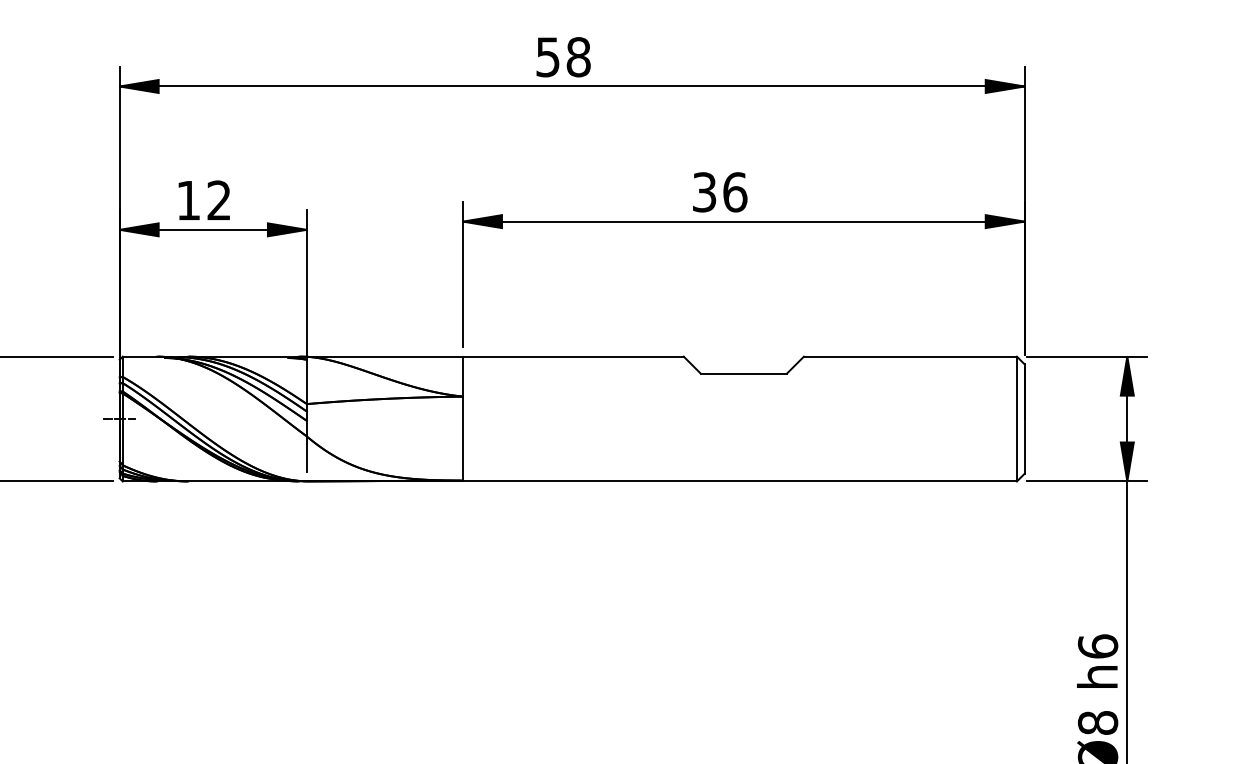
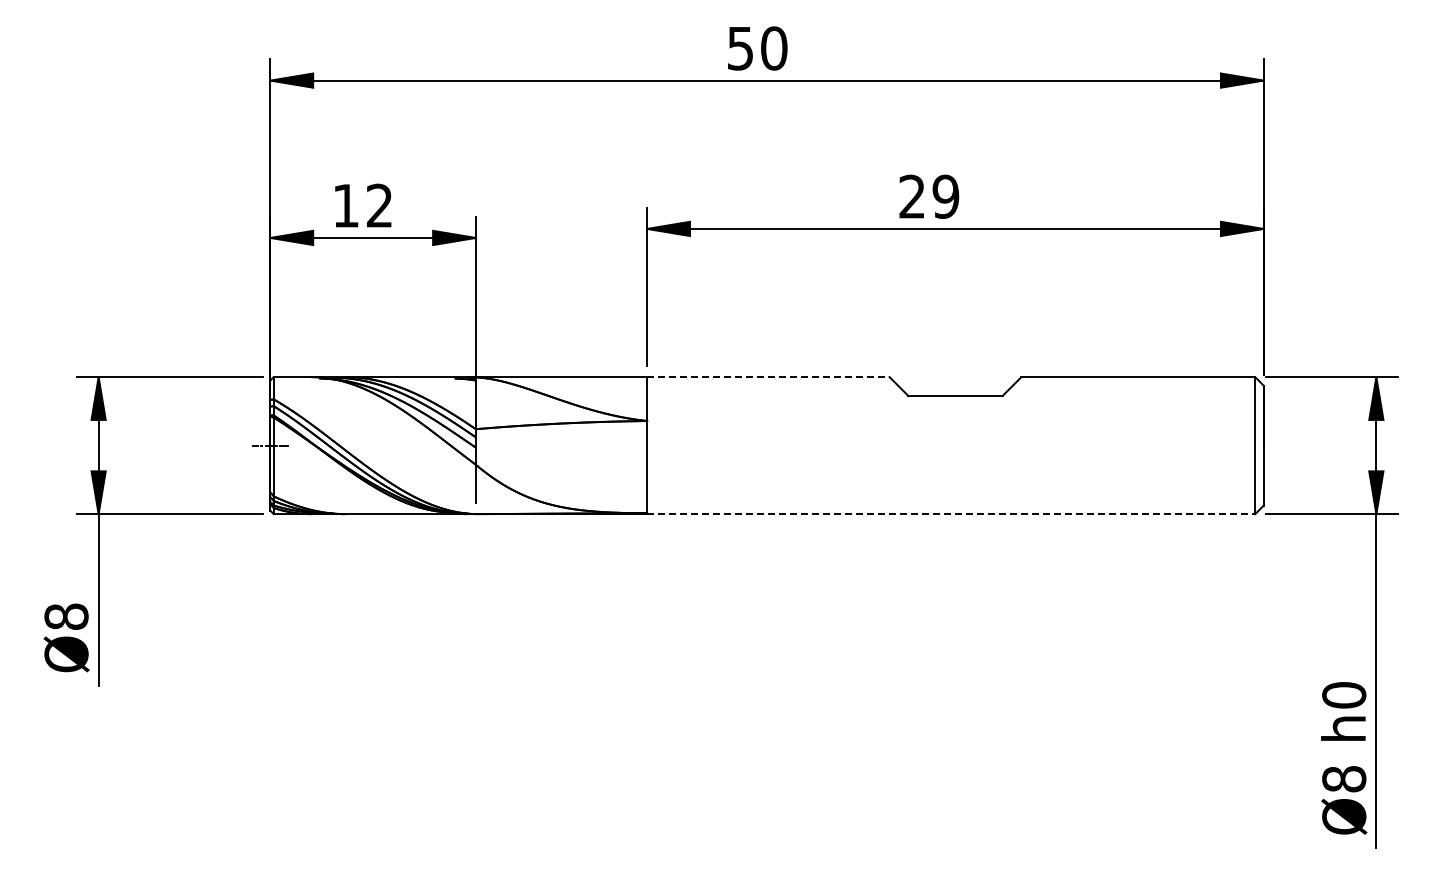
text: (578, 57) -> (774, 48), 58 -> 50
text: (720, 192) -> (929, 196), 36 -> 29
line: (573, 356) -> (768, 377), solid -> dashed
line: (740, 481) -> (951, 514), solid -> dashed
text: (1098, 645) -> (1344, 694), h6 -> h0

